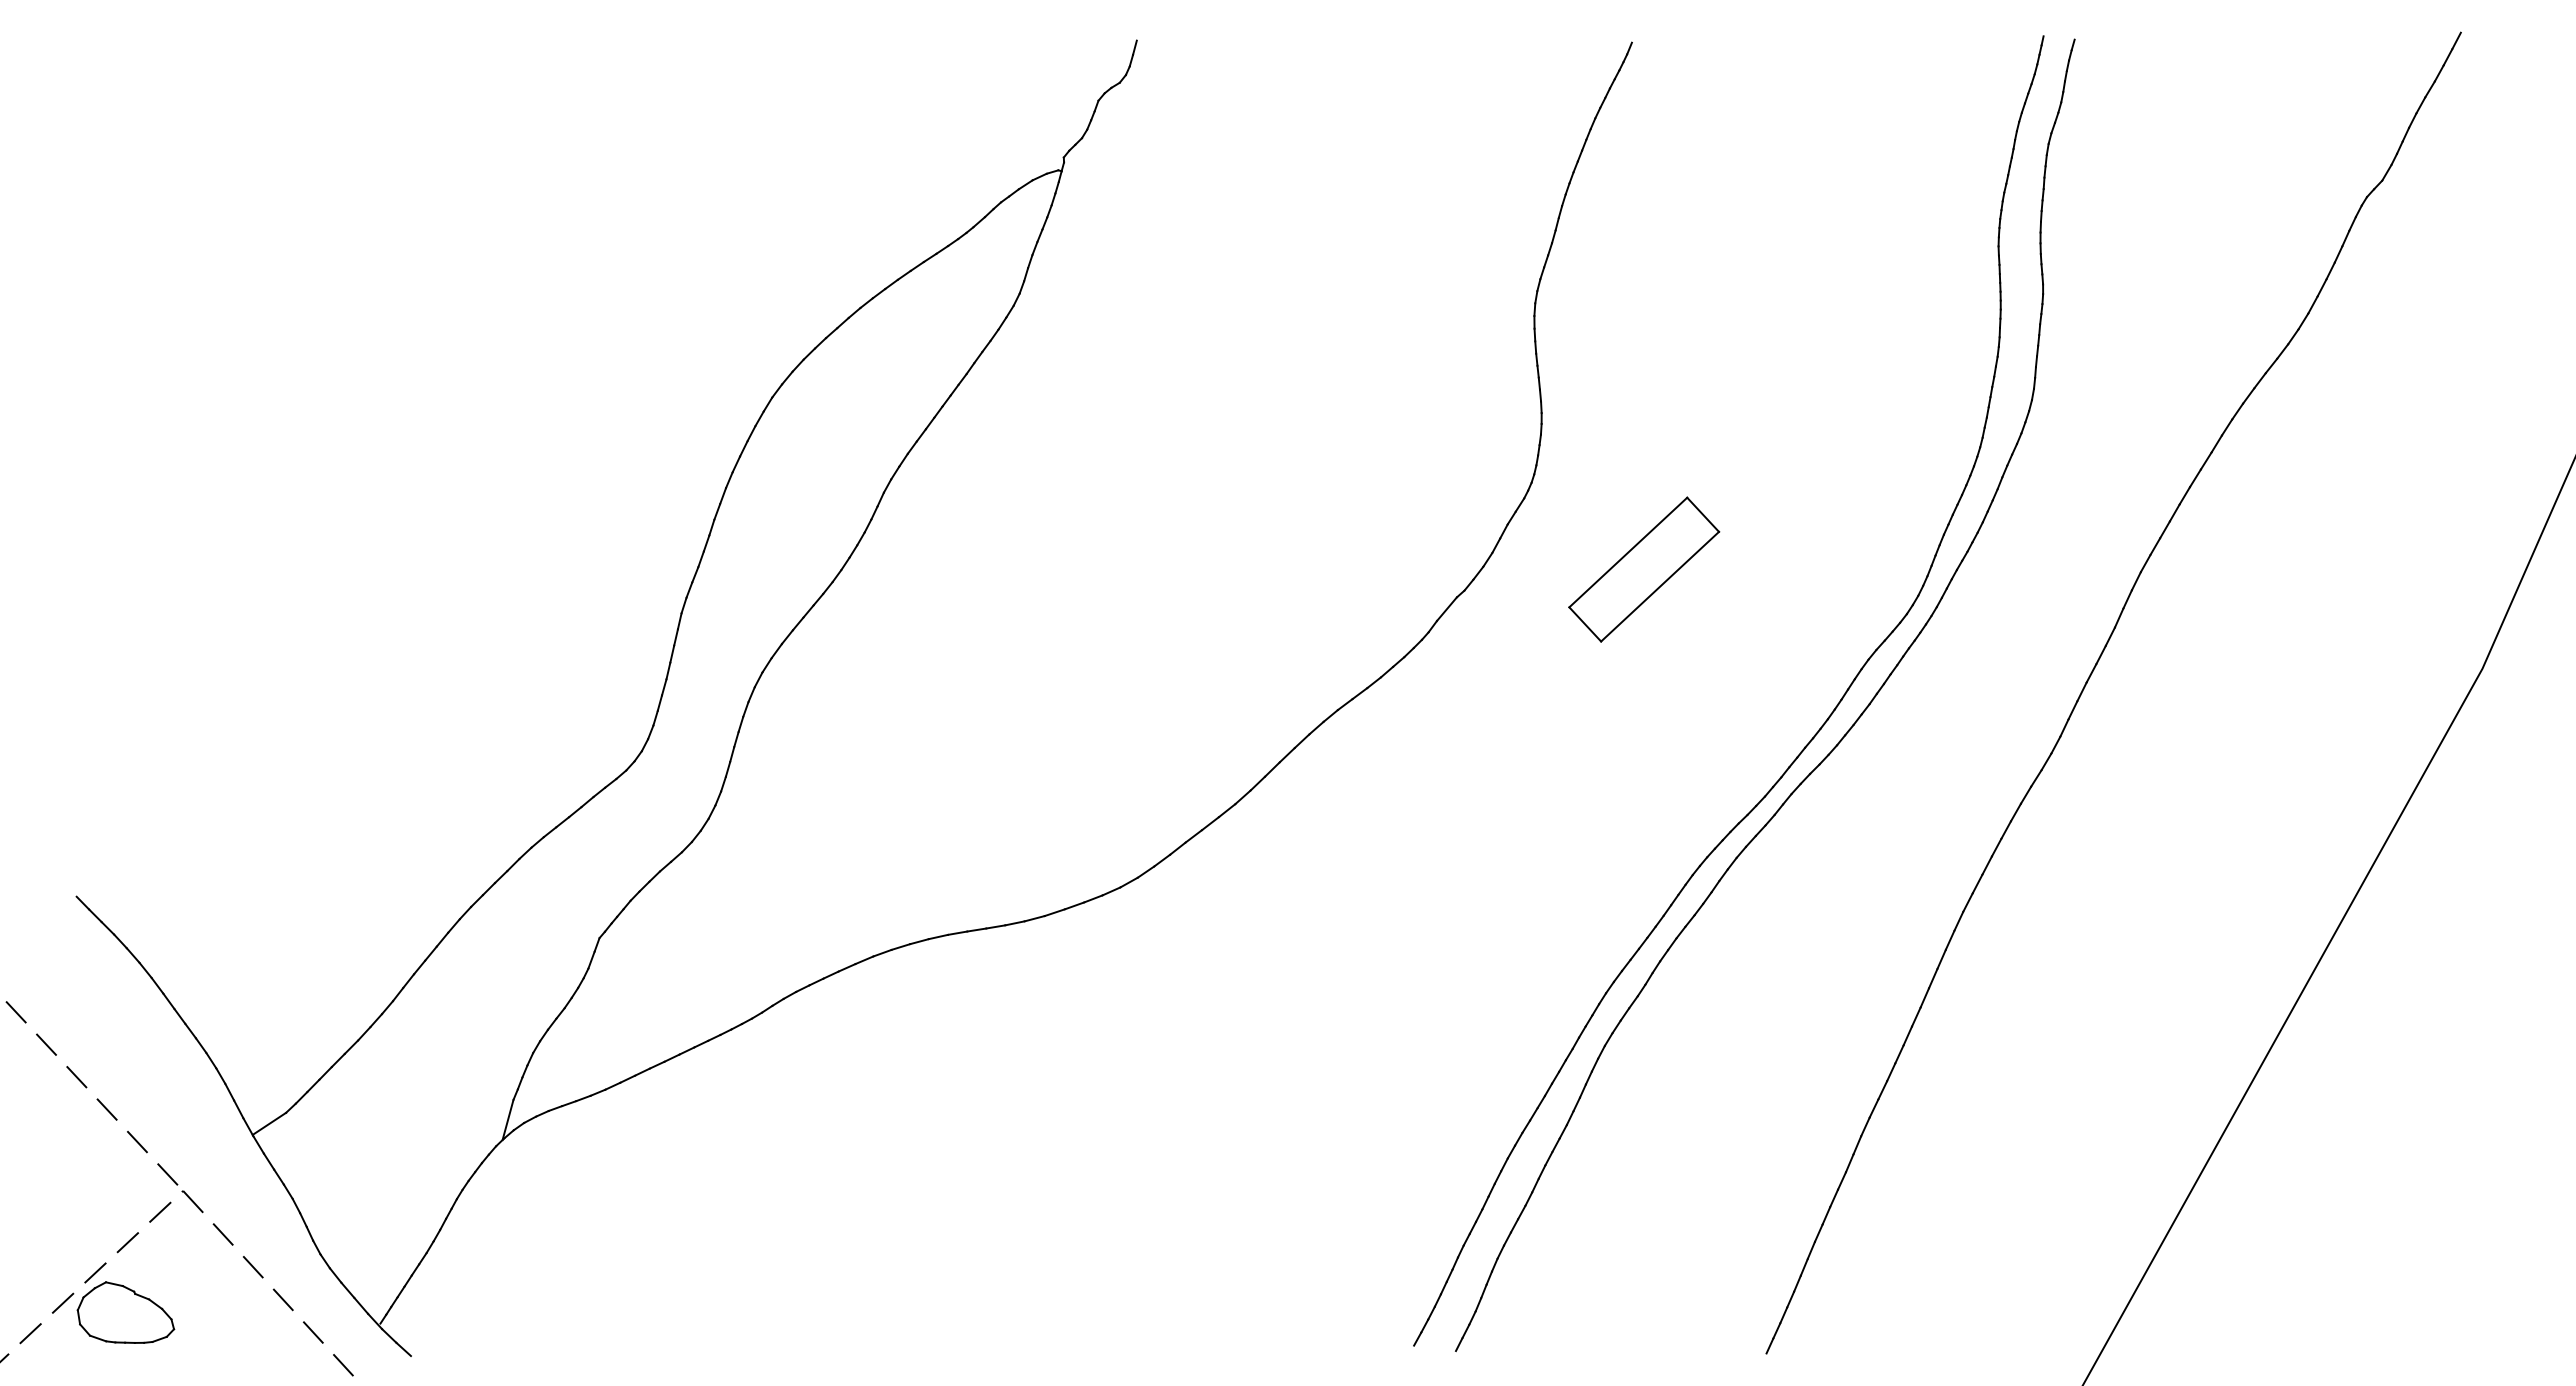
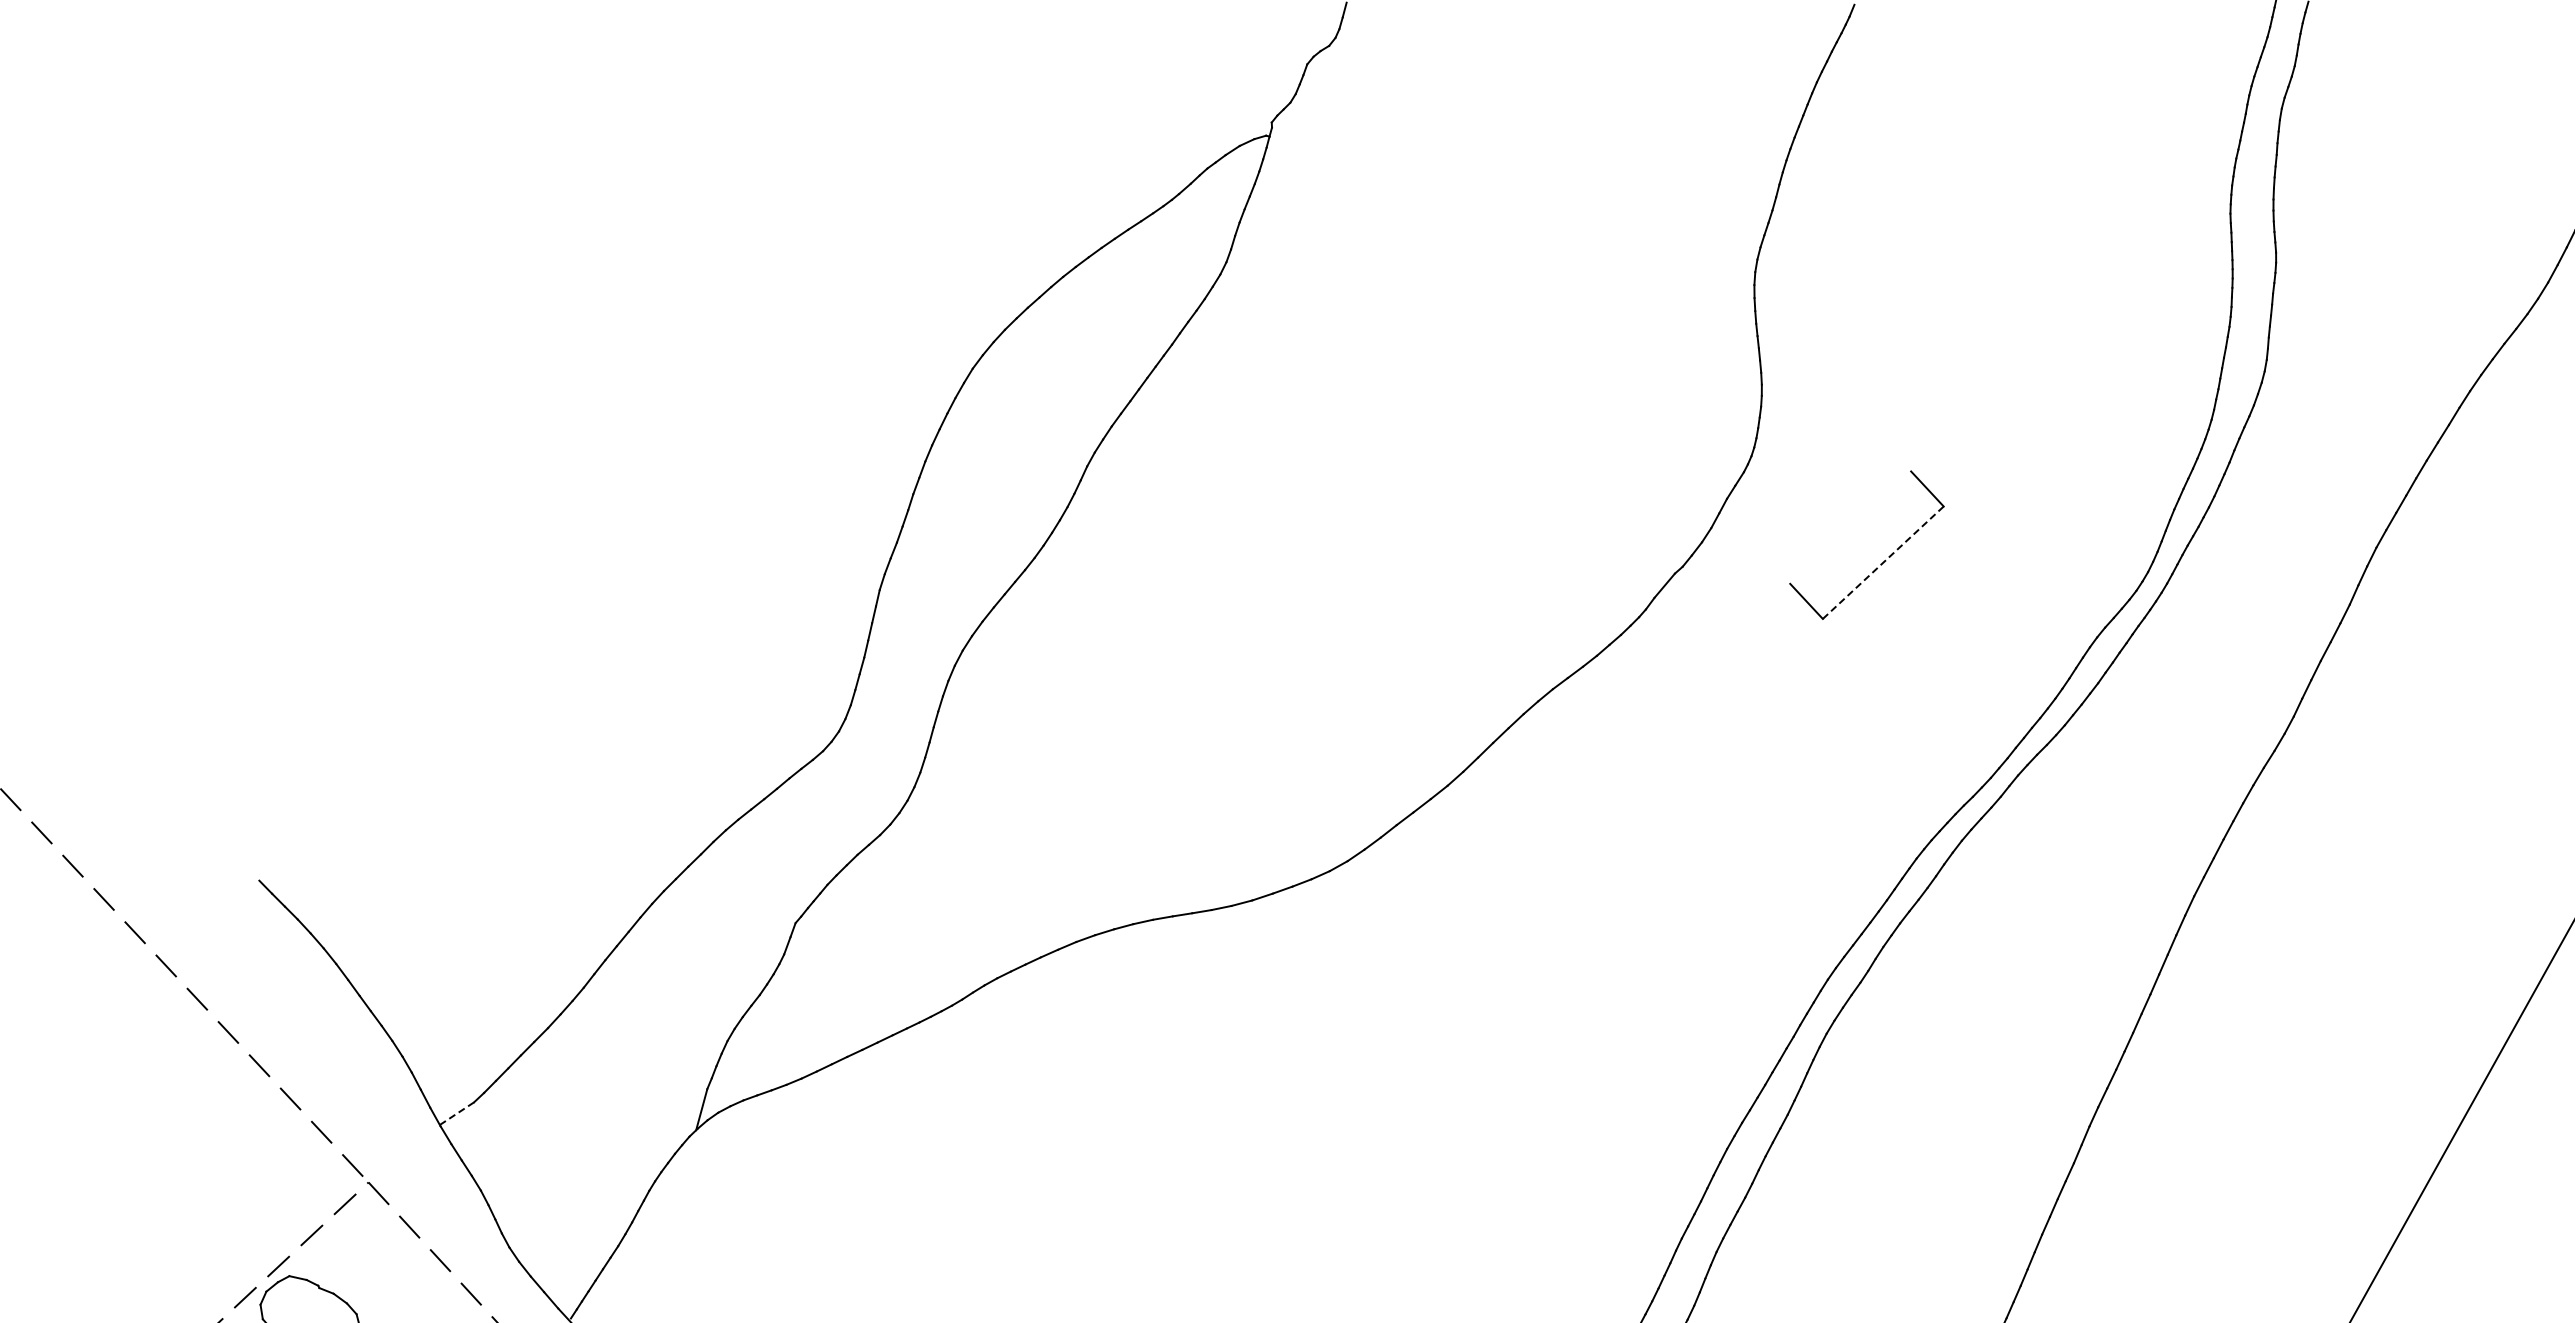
line: (1628, 552) -> (1850, 527), removed
line: (1659, 587) -> (1882, 563), solid -> dashed
line: (269, 1123) -> (457, 1113), solid -> dashed

